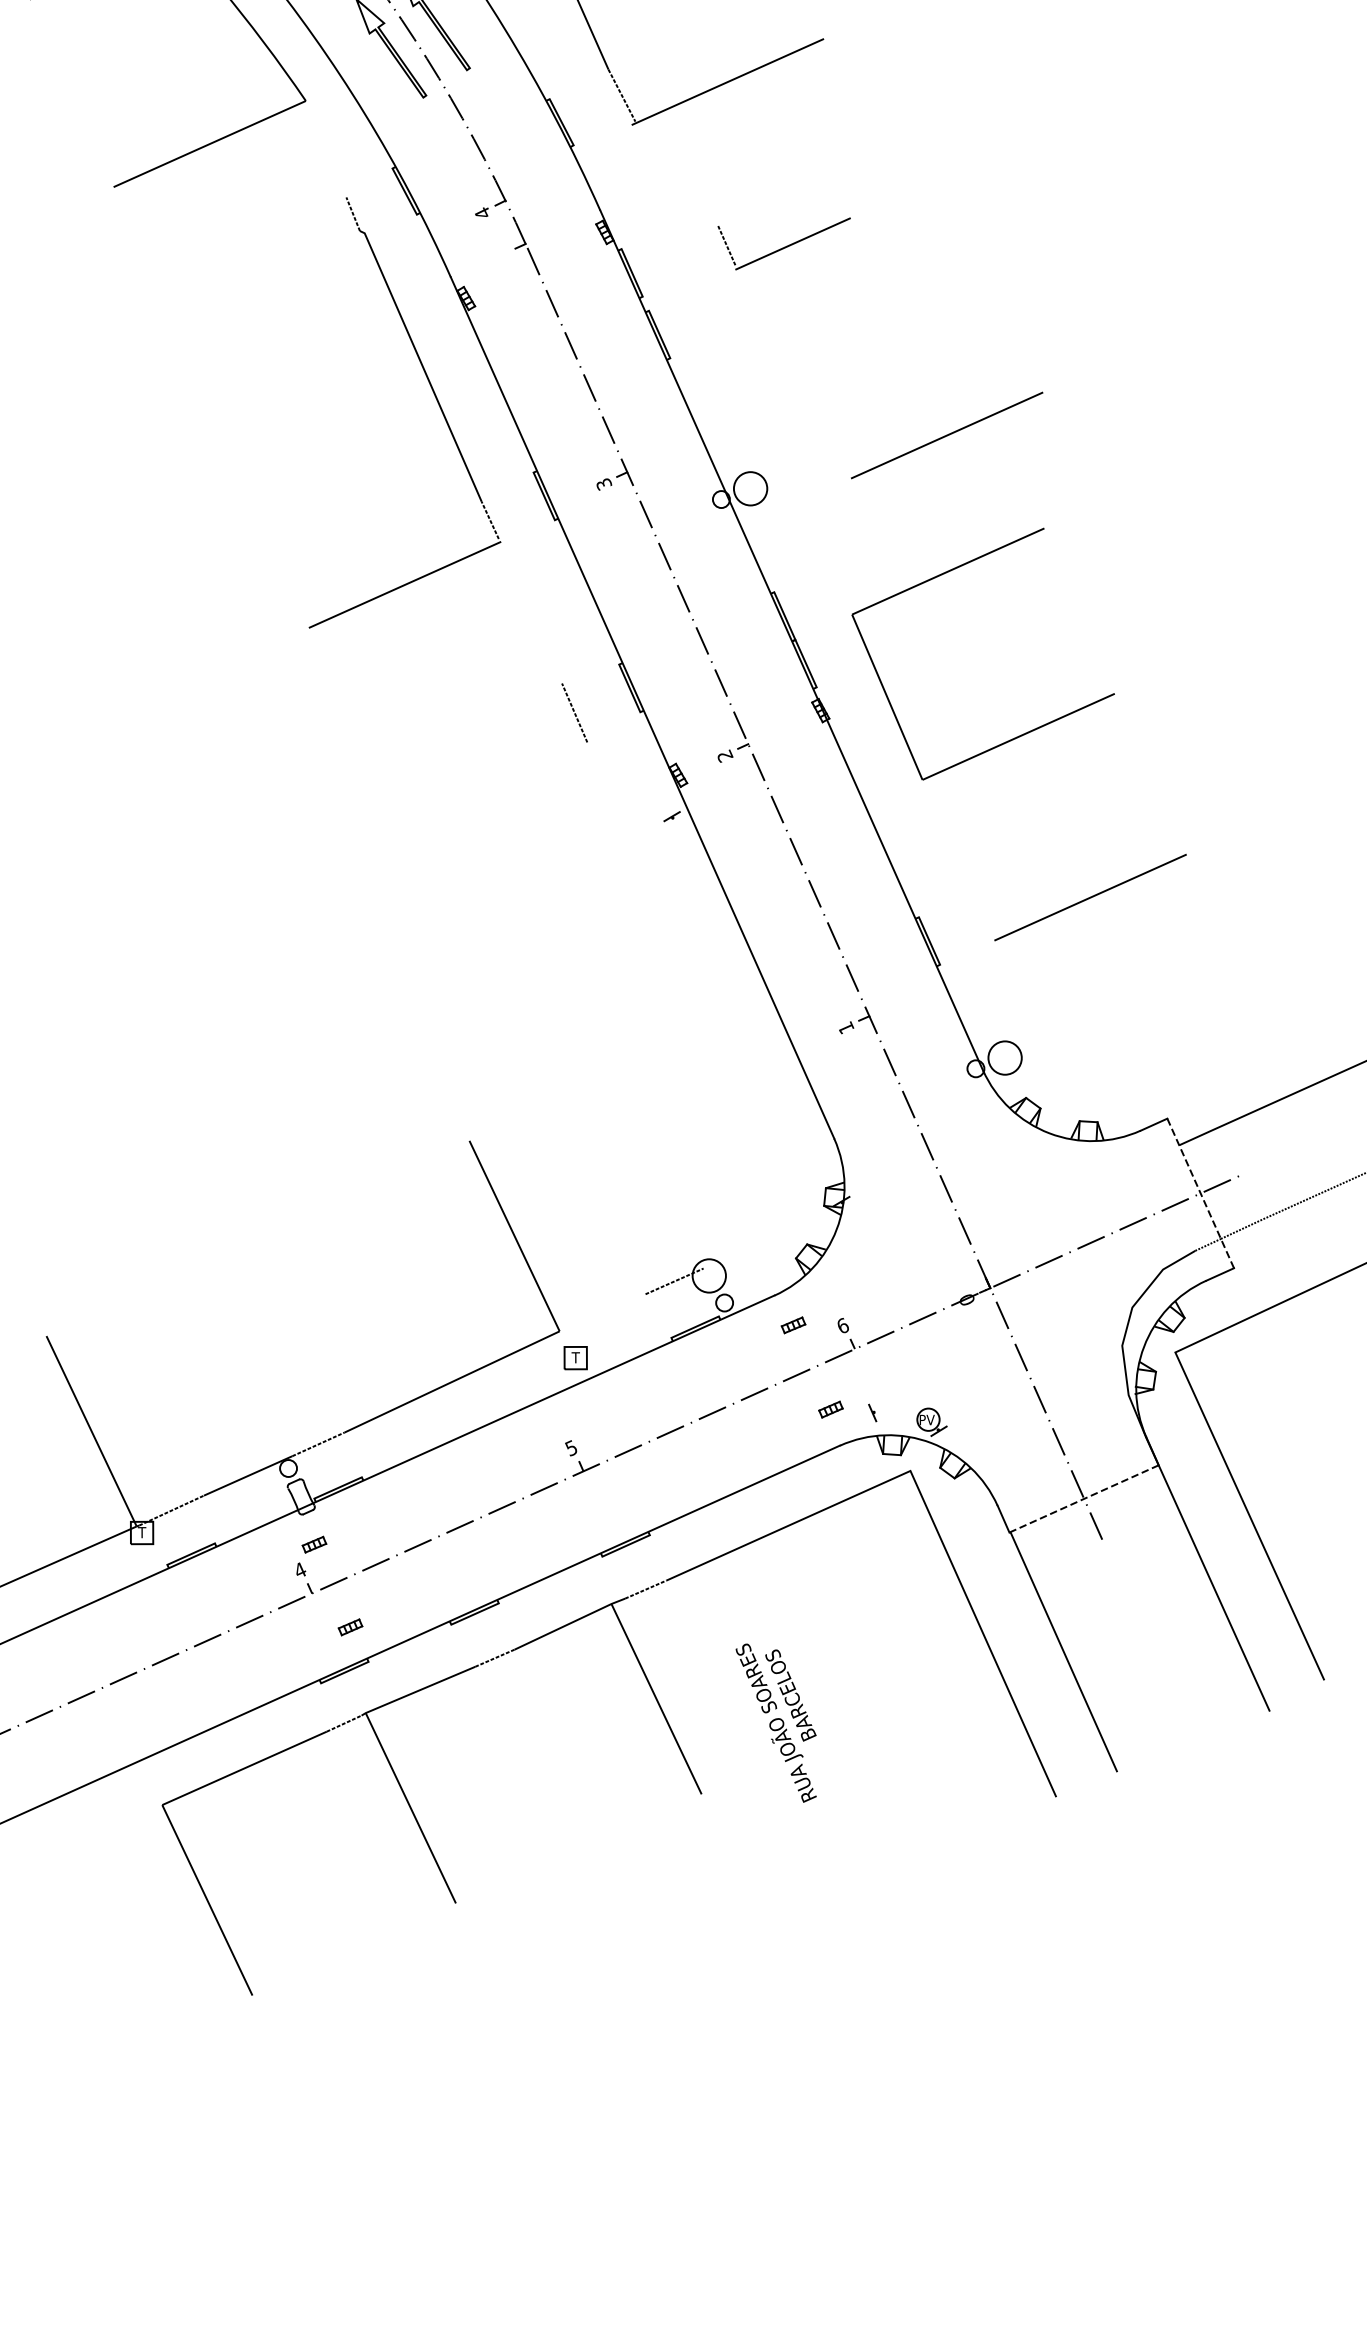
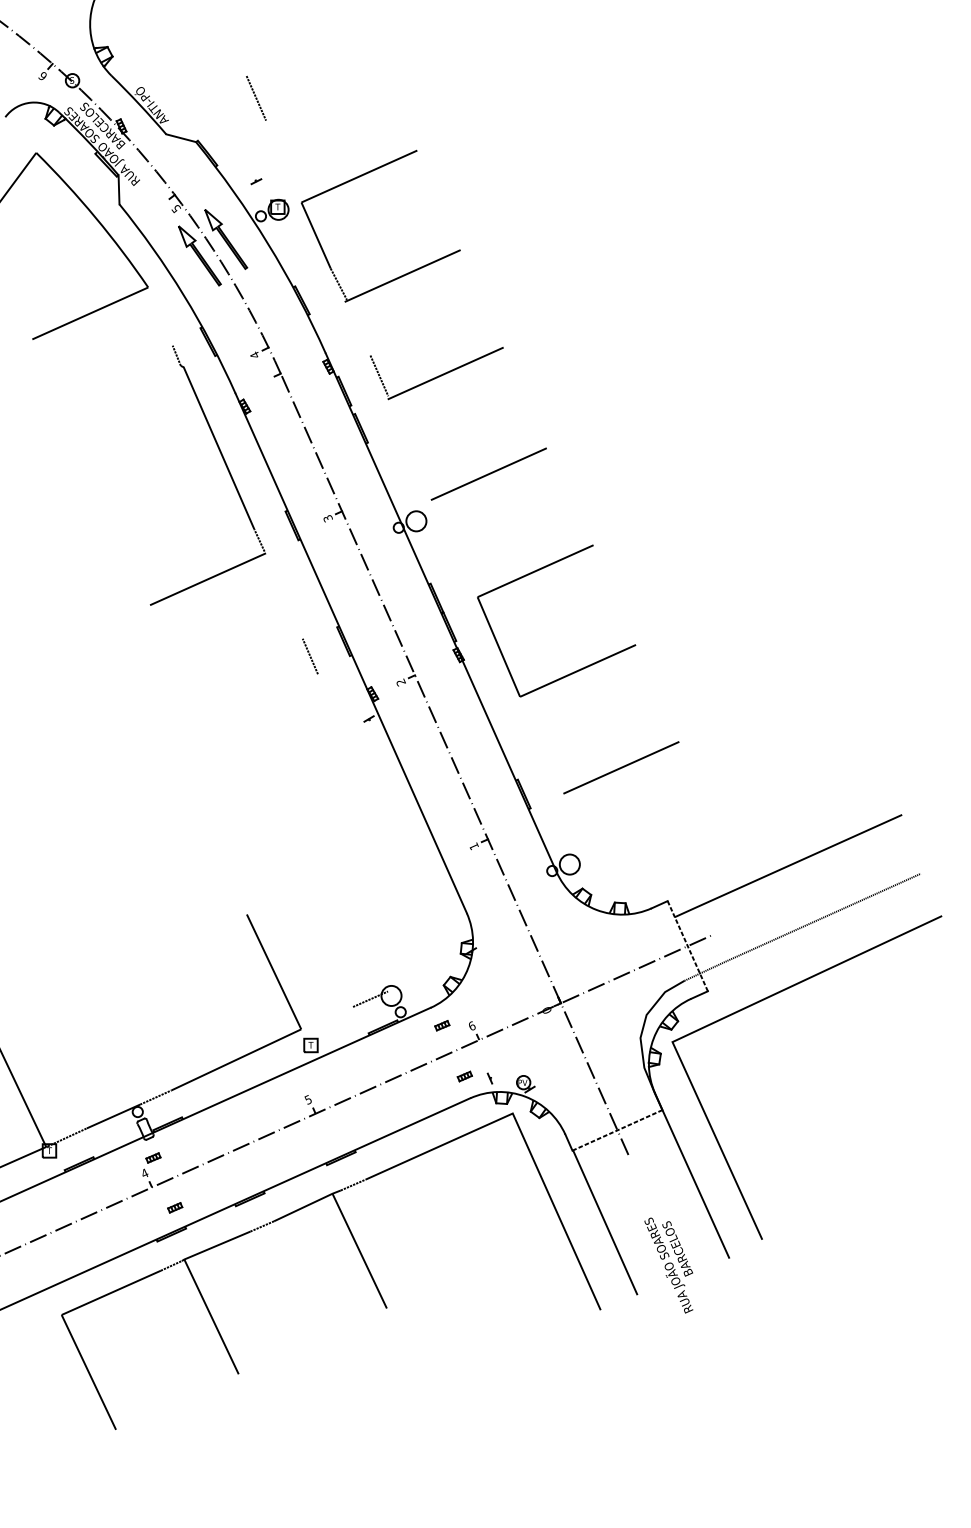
part: (783, 243) -> (436, 373), size x1.67
line: (946, 434) -> (488, 473), moved
text: (775, 1723) -> (668, 1265), moved

